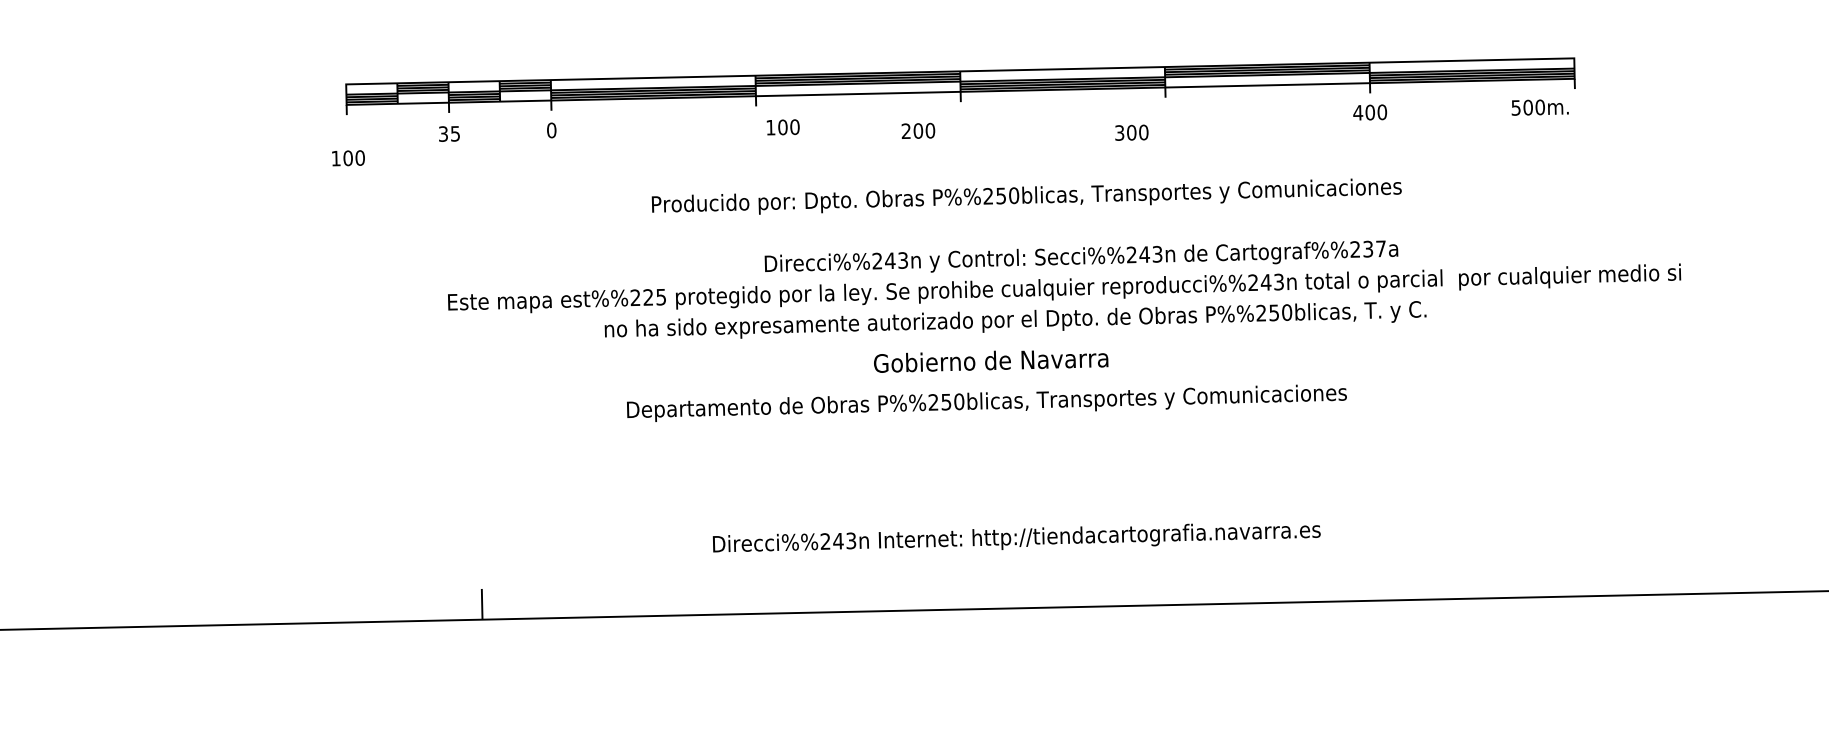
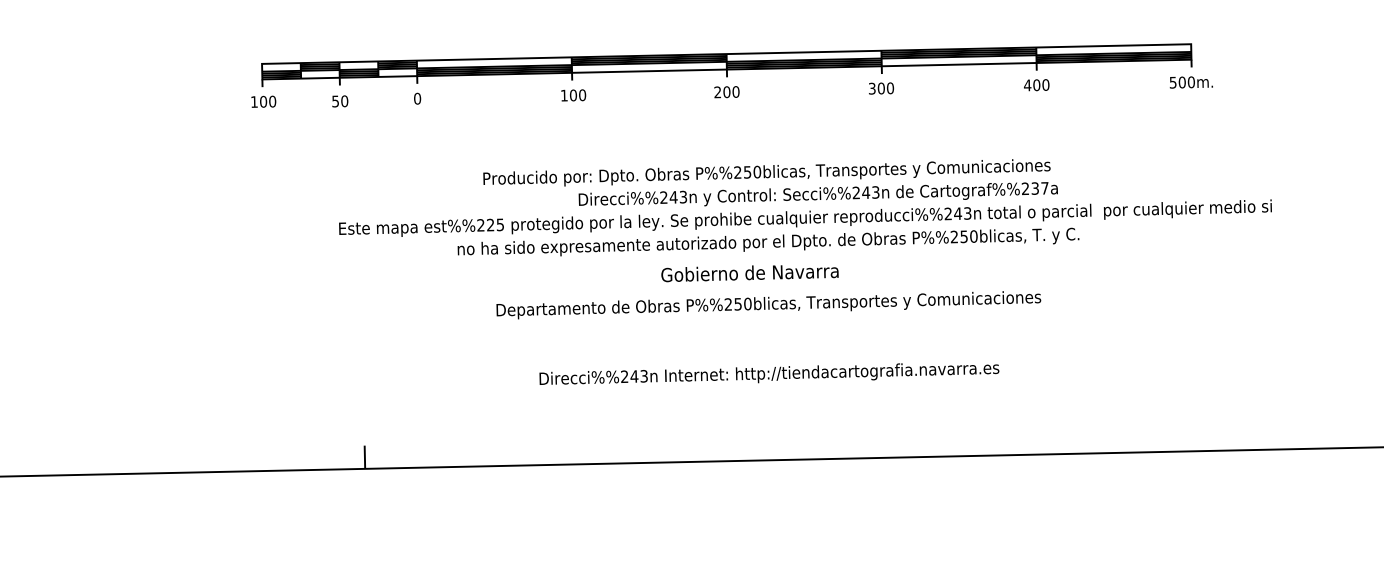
text: (1539, 107) -> (1190, 82), moved
text: (782, 127) -> (573, 95), moved
text: (917, 131) -> (726, 92), moved
text: (1131, 132) -> (881, 88), moved
text: (449, 134) -> (340, 101), 35 -> 50
text: (348, 157) -> (263, 101), moved
text: (1026, 196) -> (766, 172), moved
text: (986, 403) -> (768, 305), moved
text: (1016, 537) -> (769, 373), moved

